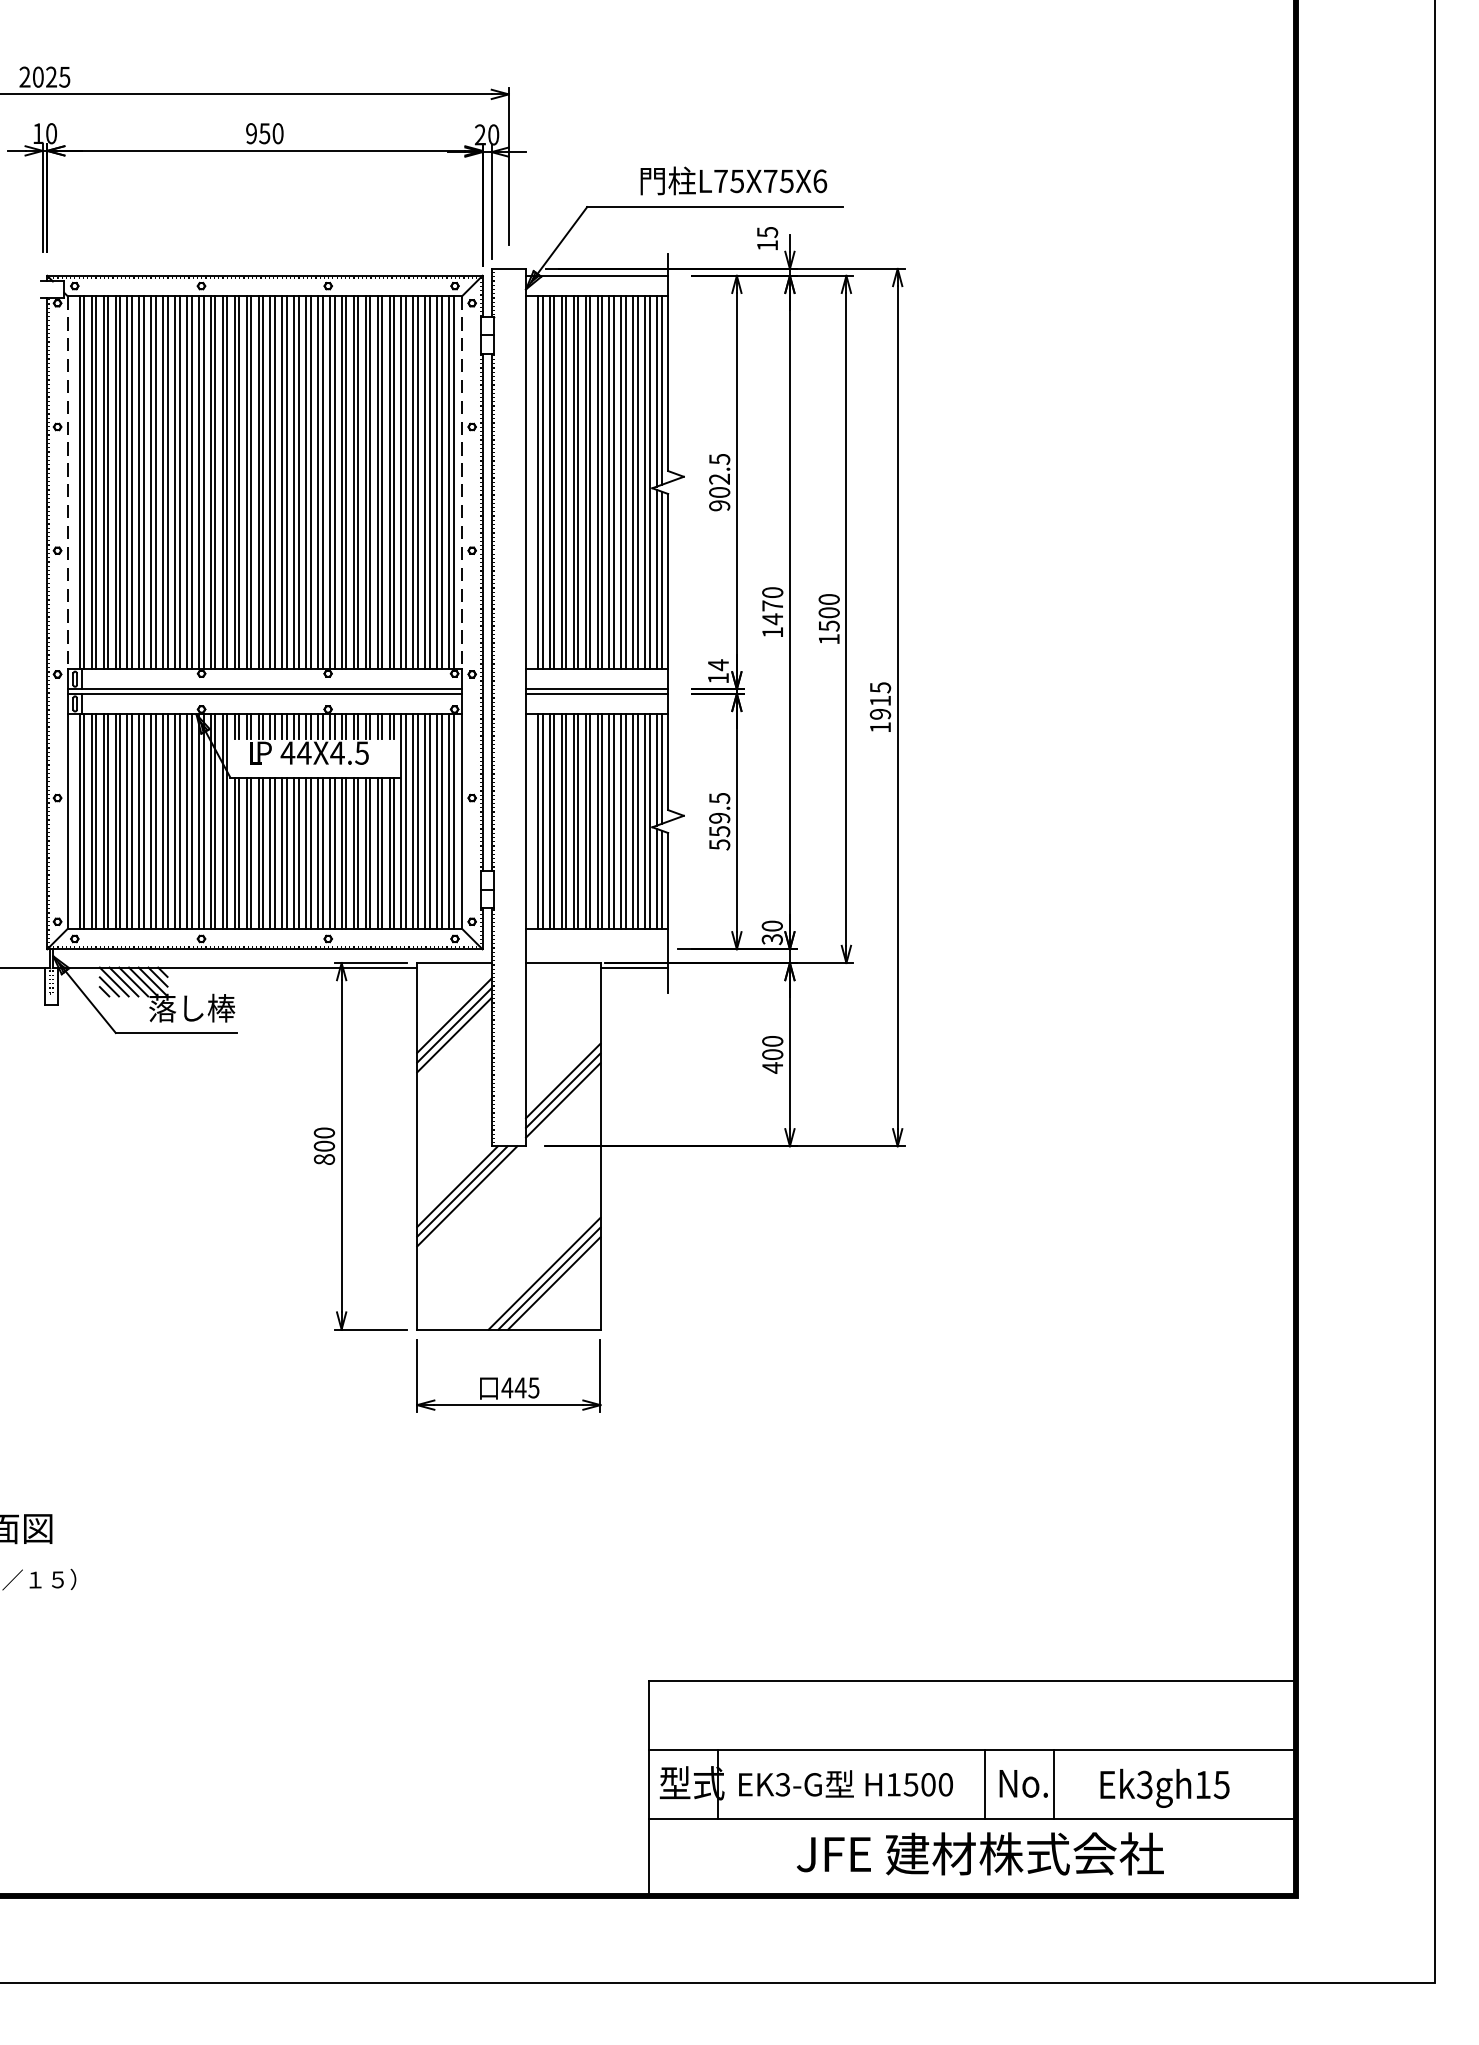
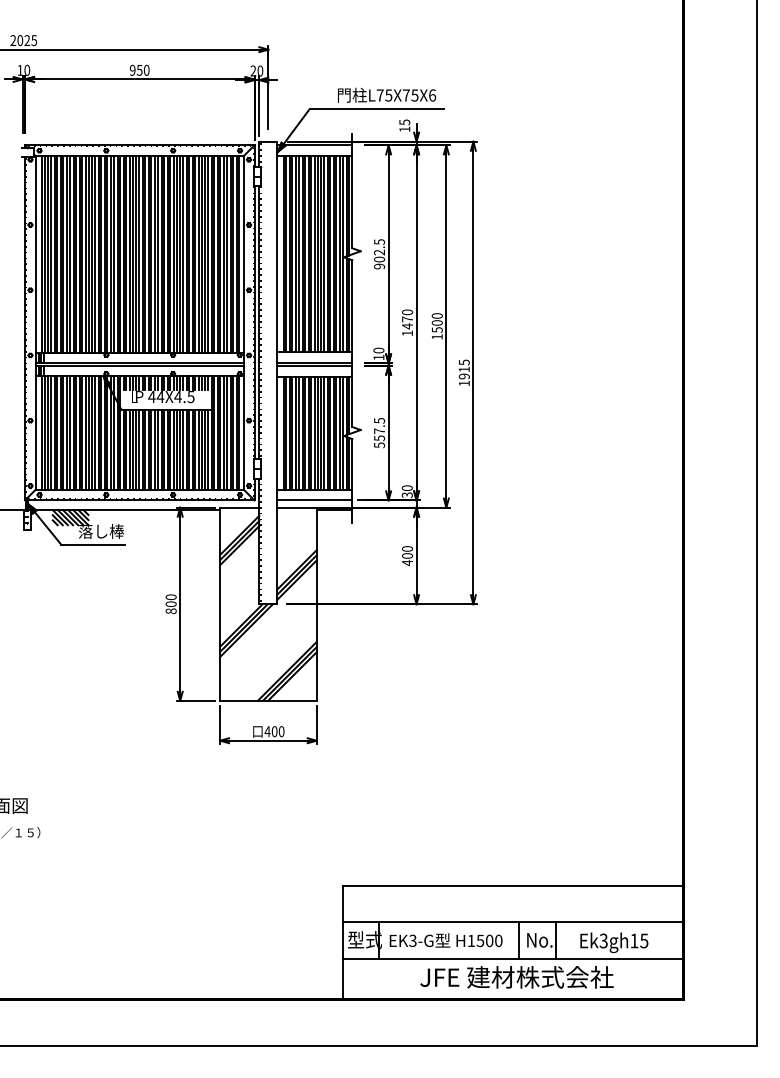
line: (67, 482) -> (35, 254), dashed -> solid
line: (461, 482) -> (243, 254), dashed -> solid
text: (717, 664) -> (378, 350), 14 -> 10
text: (719, 818) -> (379, 431), 559.5 -> 557.5
line: (596, 949) -> (314, 500), added
text: (526, 1387) -> (277, 731), 445 -> 400

